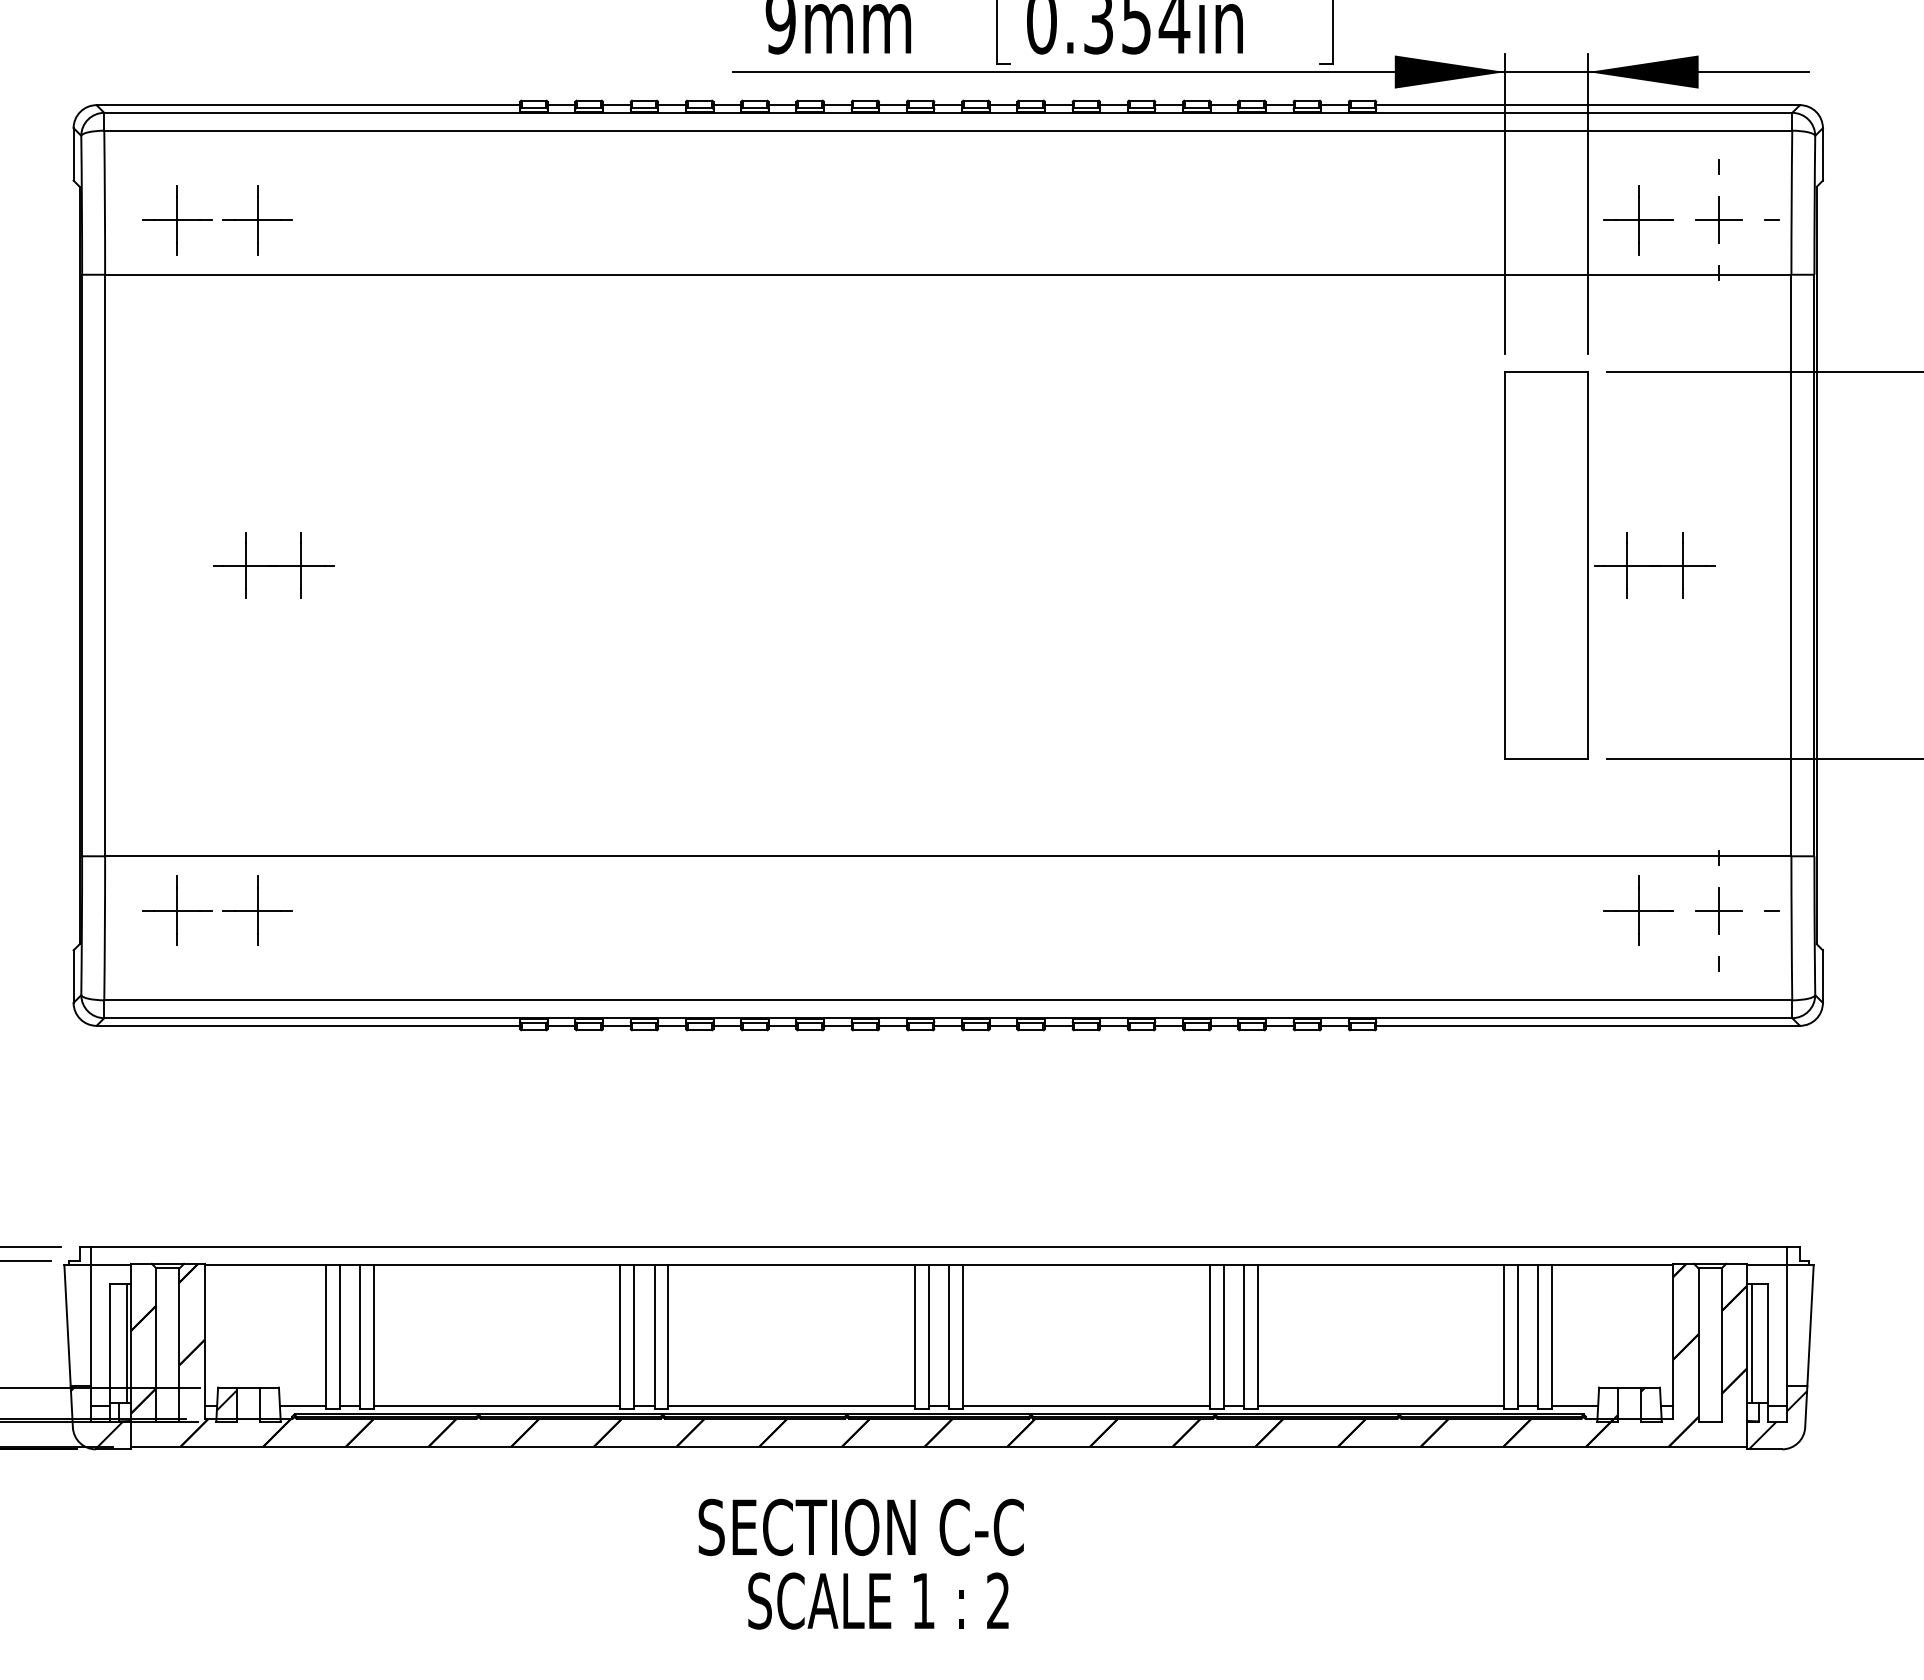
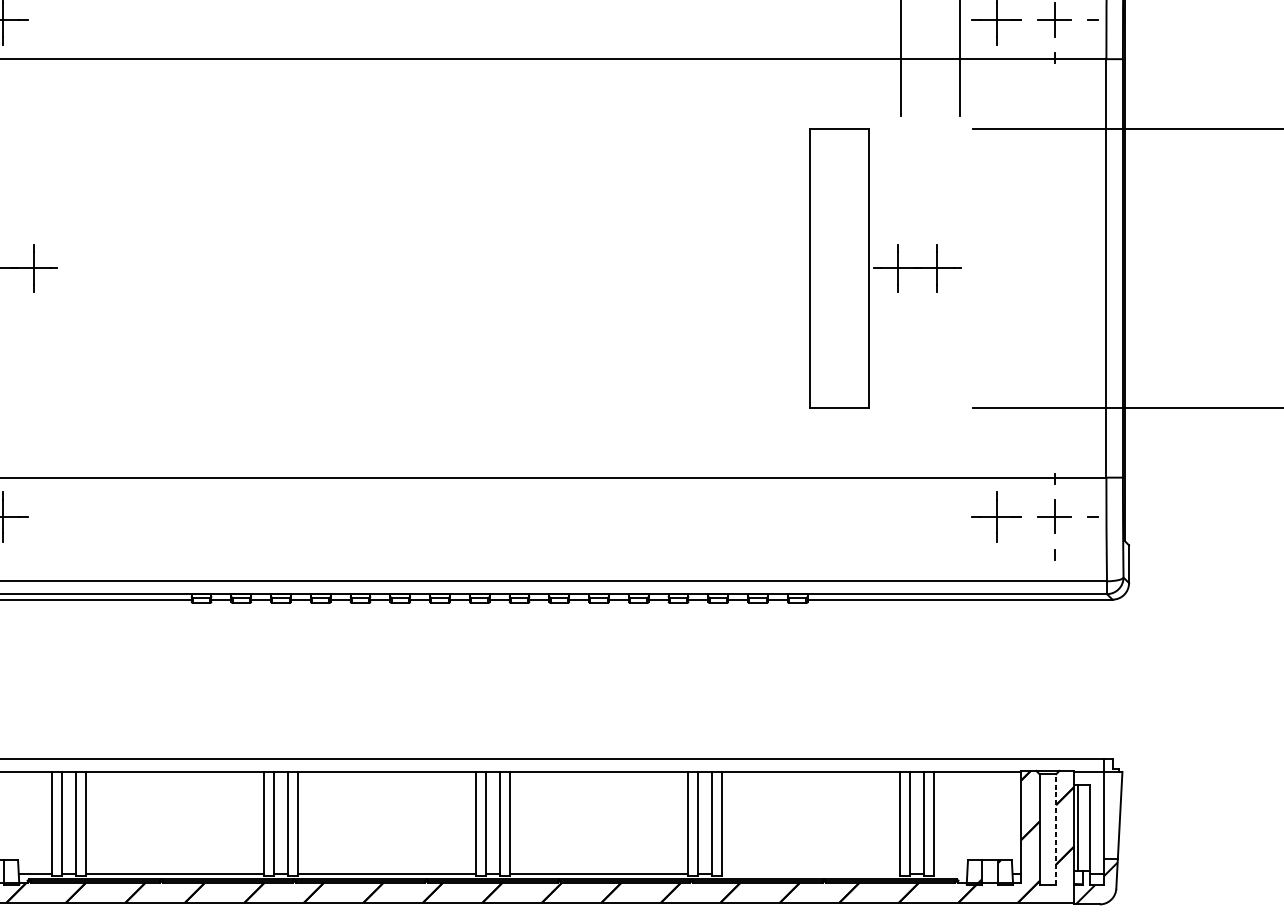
part: (1609, 565) -> (884, 268), moved
line: (1721, 1345) -> (1056, 829), solid -> dashed
line: (1380, 1406) -> (810, 873), removed
line: (1575, 1406) -> (951, 873), removed

